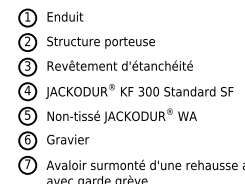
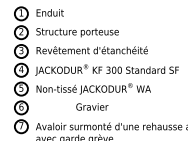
text: (68, 138) -> (92, 106), moved

